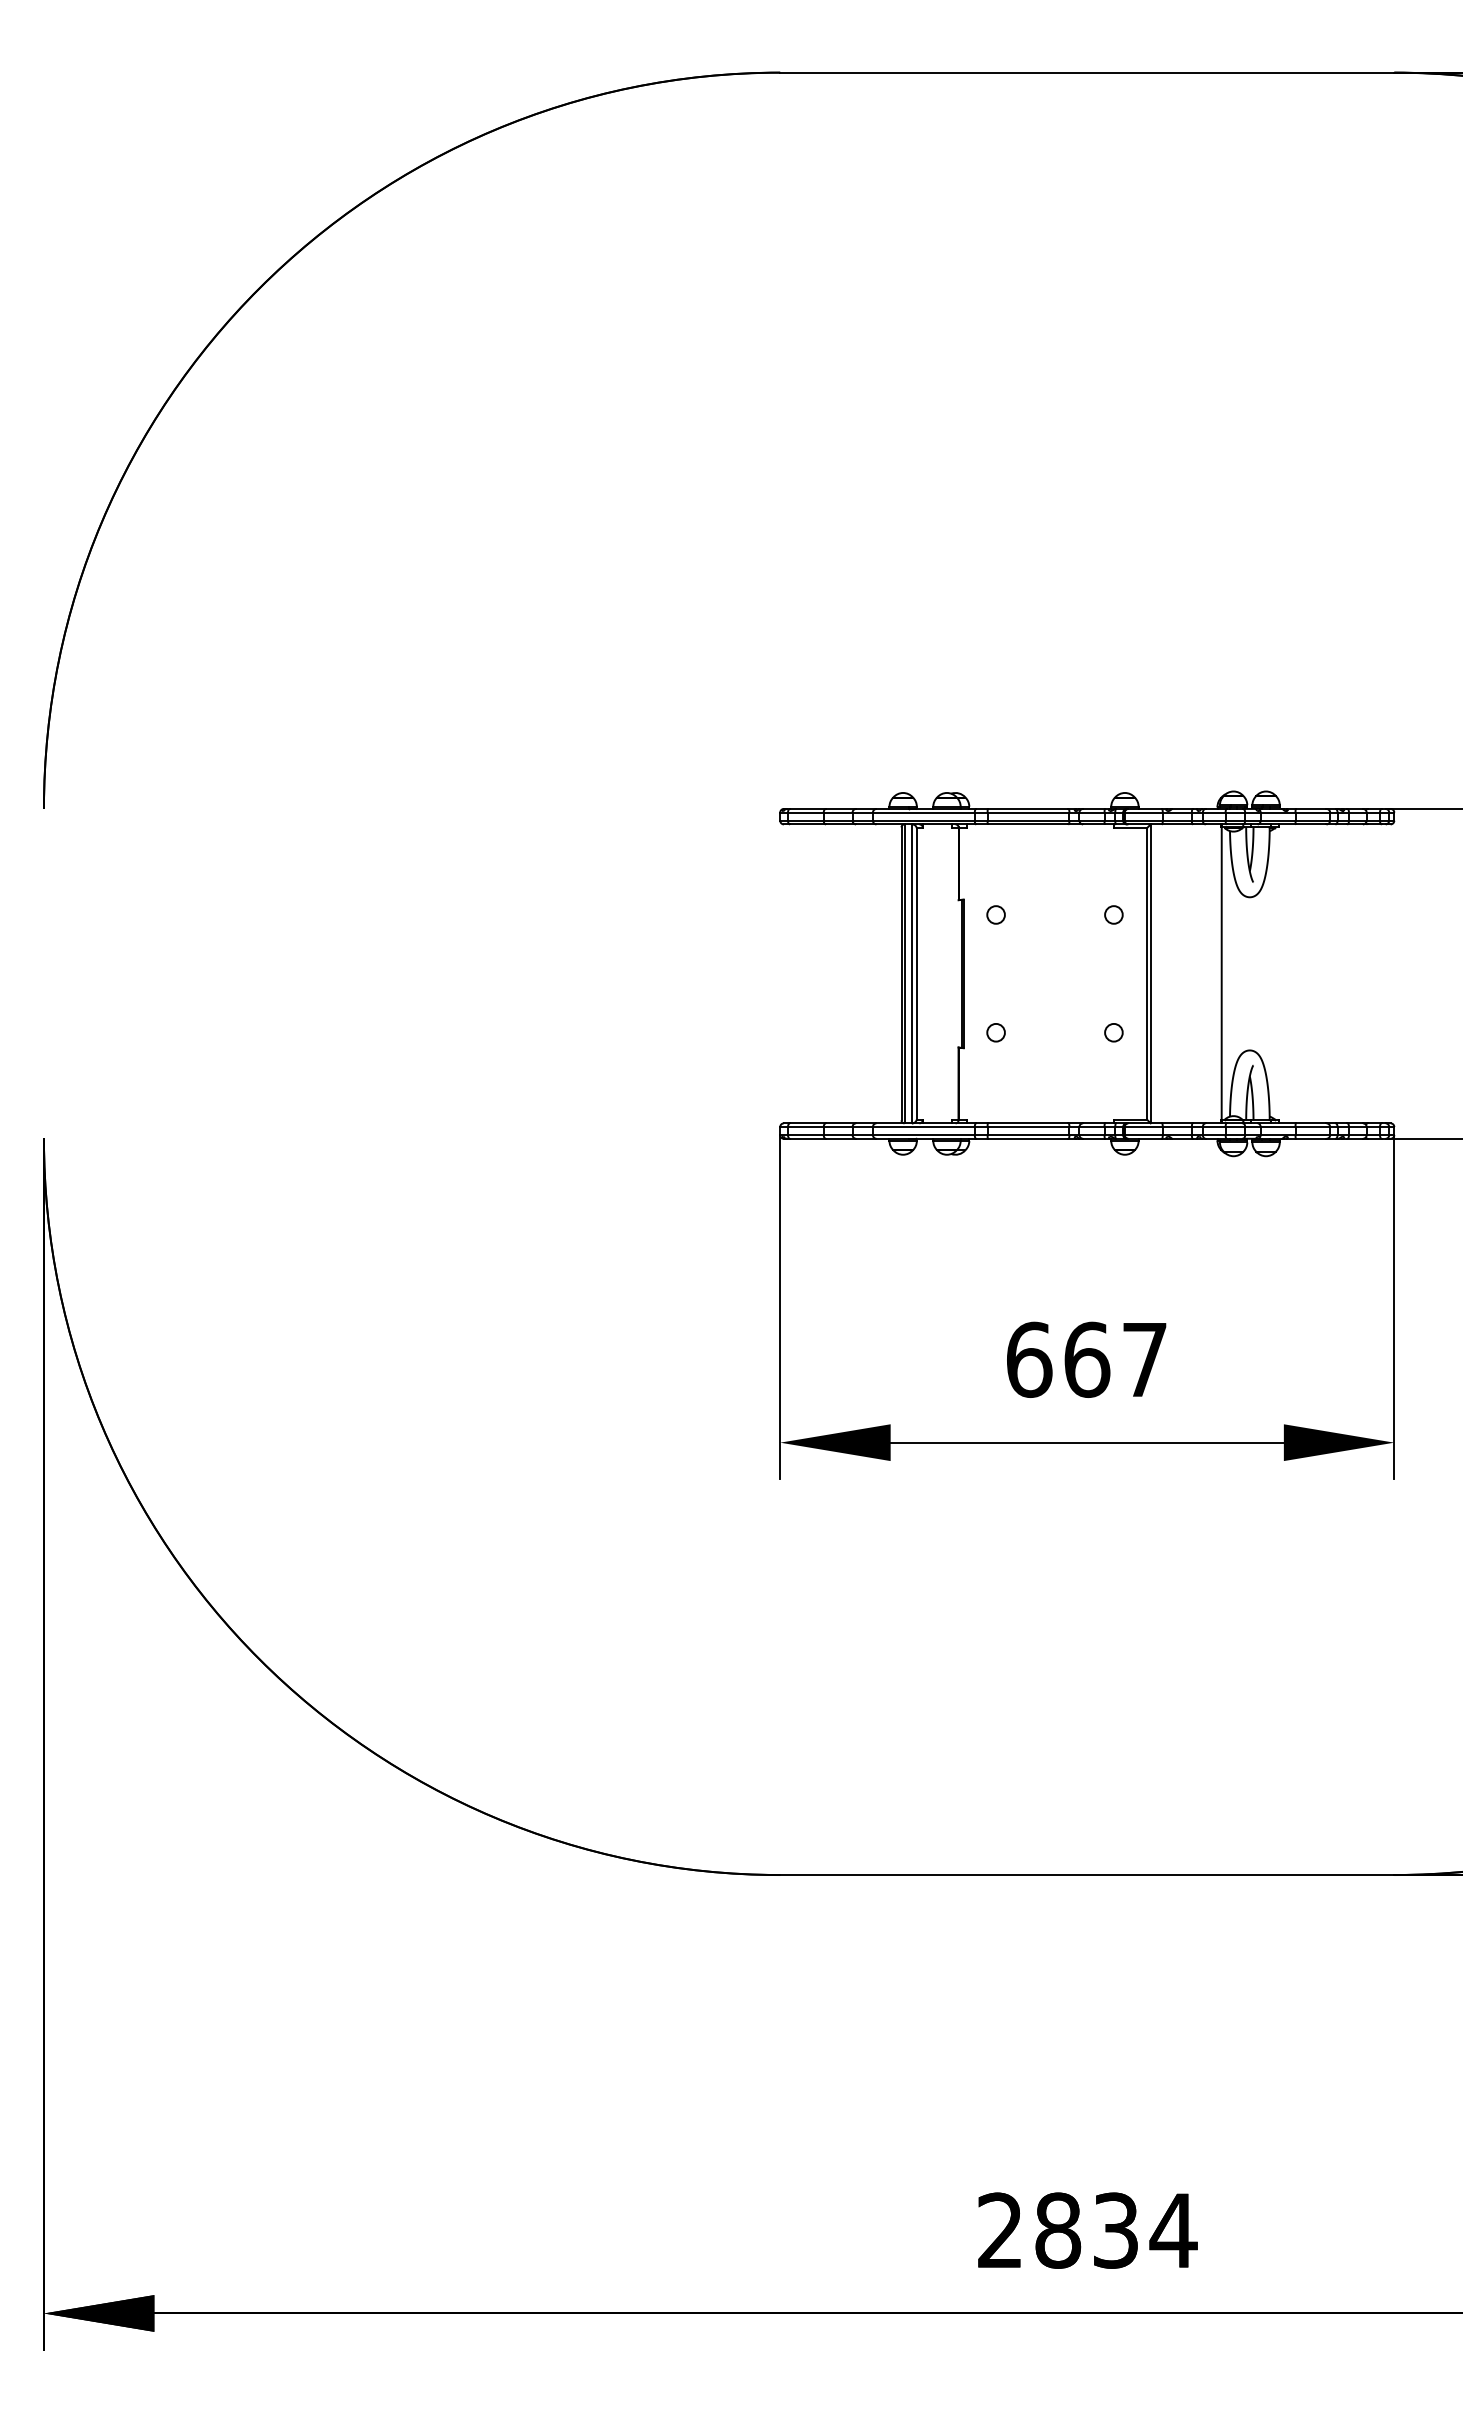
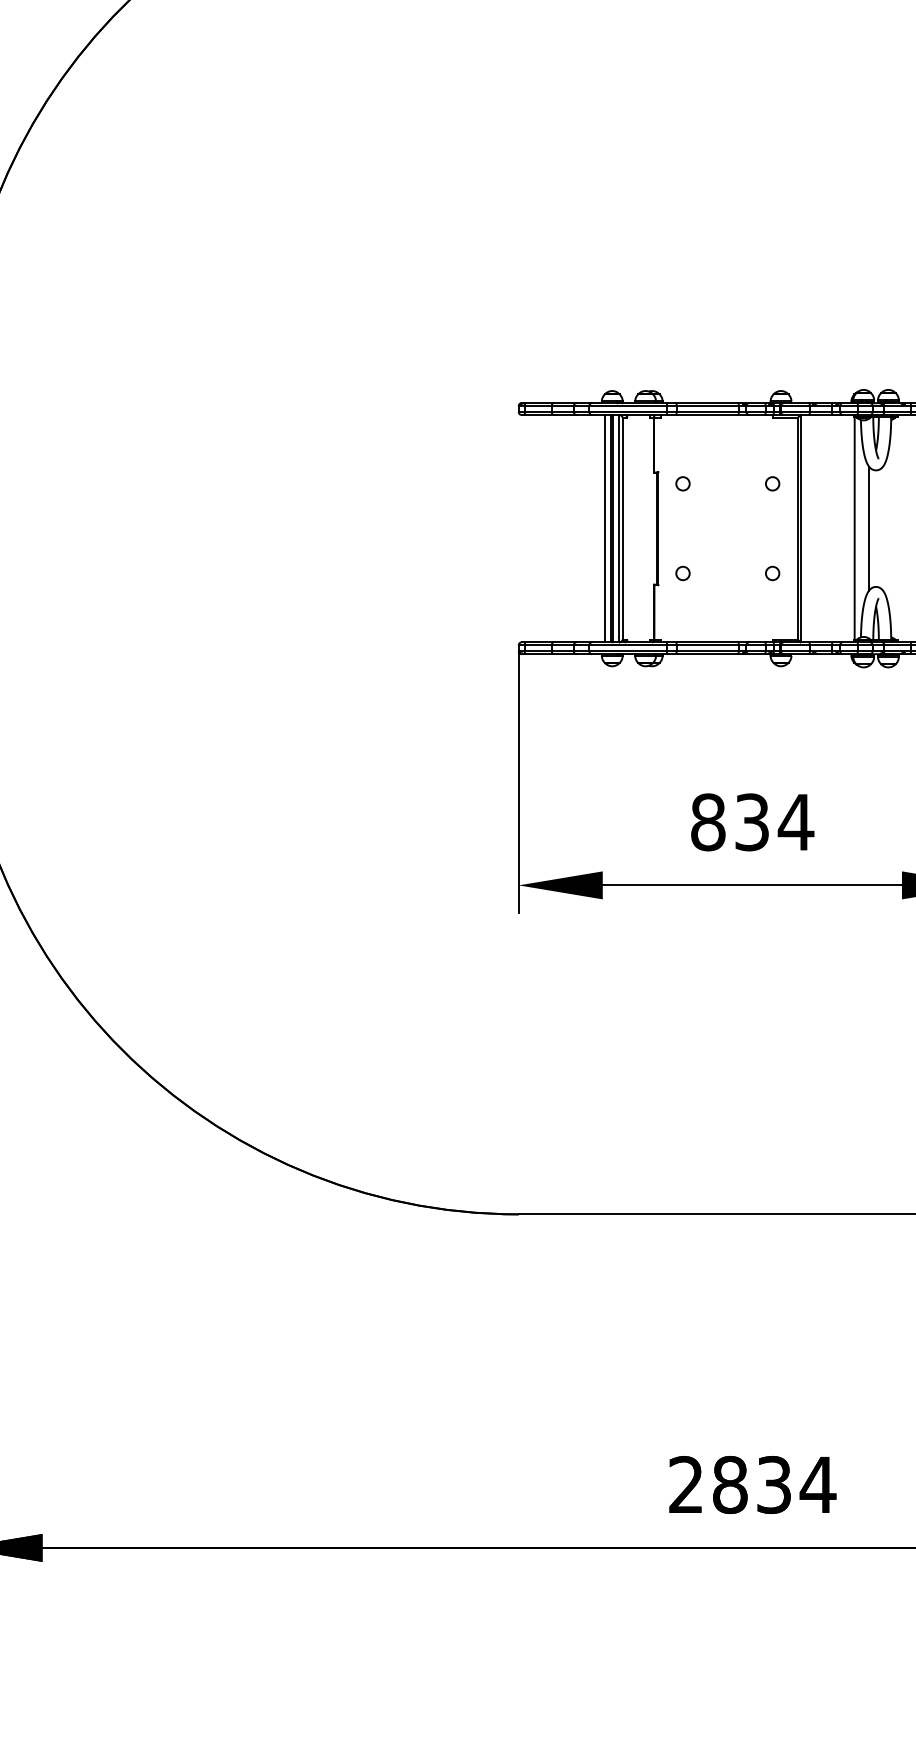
line: (893, 973) -> (604, 528), added
line: (1240, 973) -> (868, 528), added
text: (1087, 1359) -> (752, 822), 667 -> 834

